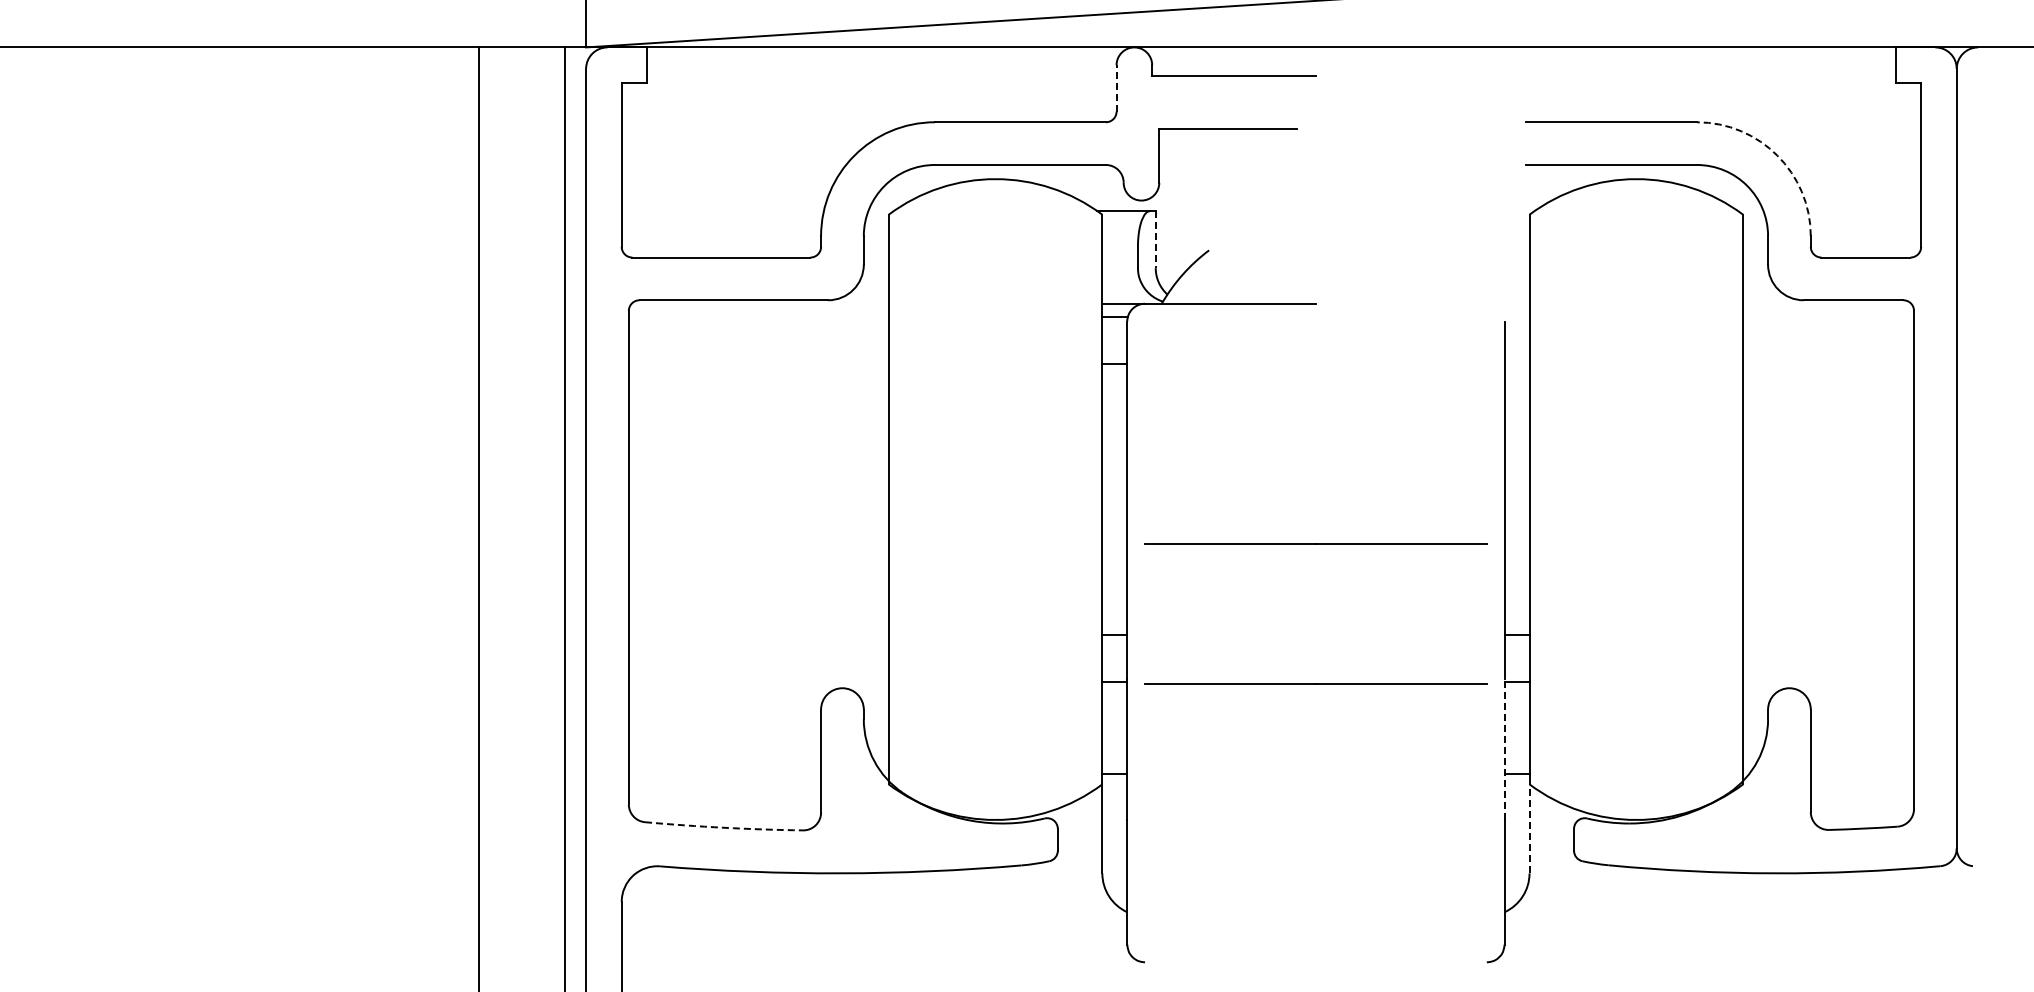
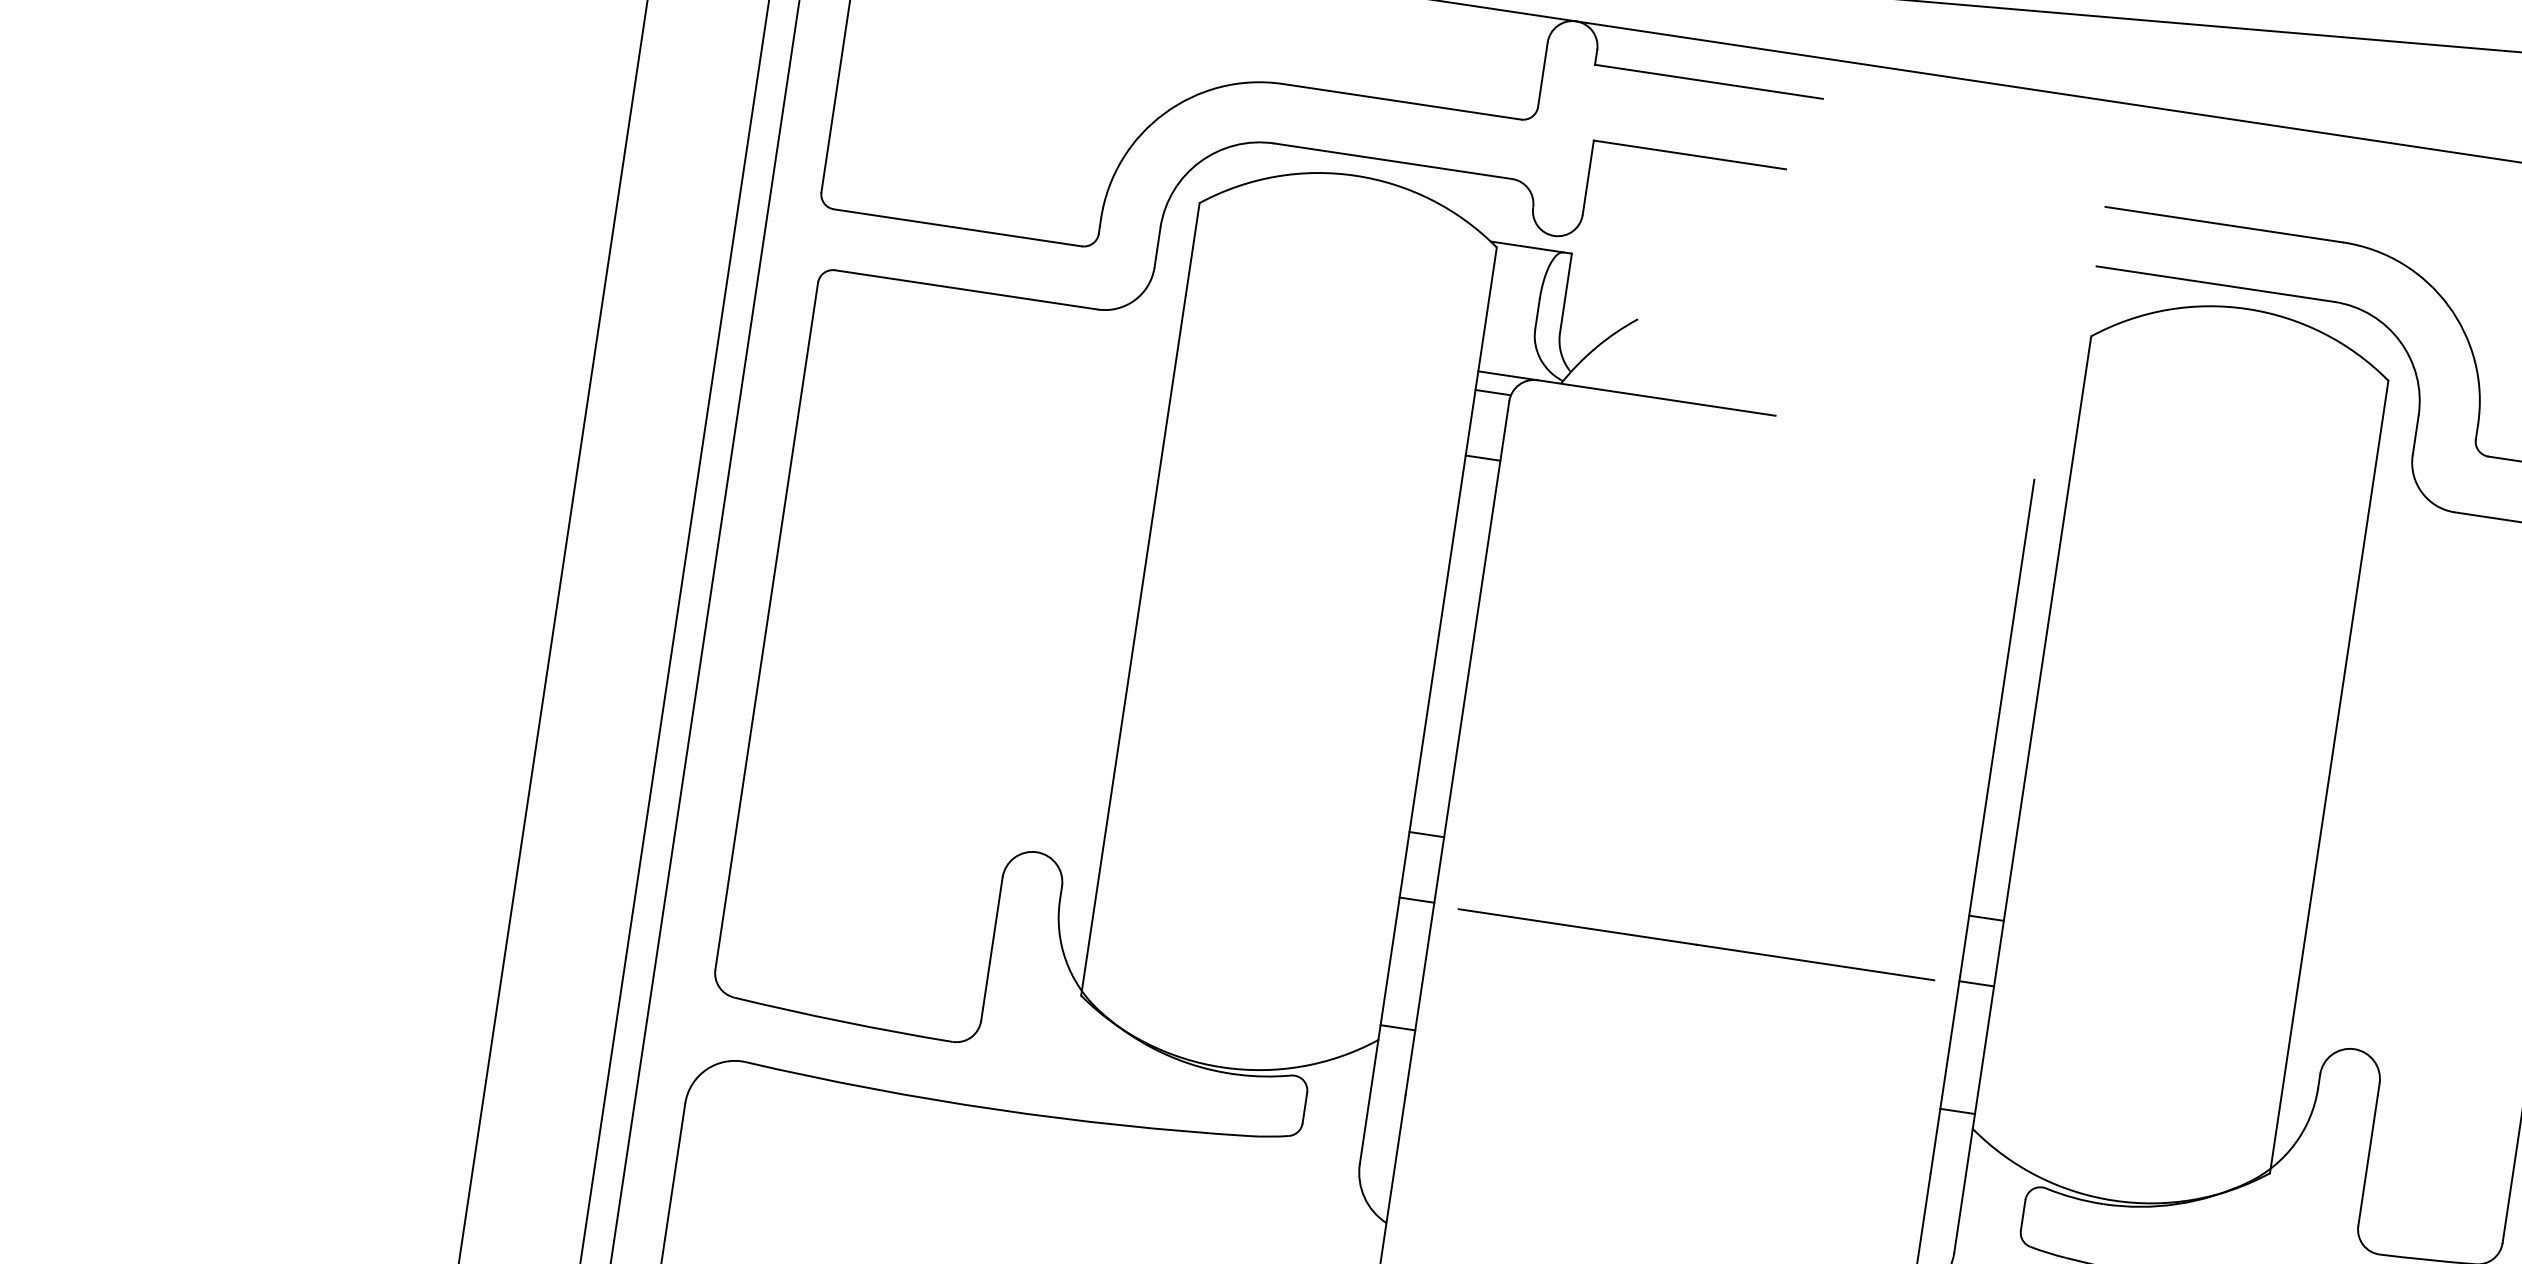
line: (1116, 87) -> (1542, 73), dashed -> solid
arc: (1777, 155) -> (2448, 305), dashed -> solid
line: (1155, 240) -> (1565, 294), dashed -> solid
line: (1315, 543) -> (1725, 749), removed
line: (1504, 749) -> (1945, 1075), dashed -> solid
arc: (723, 827) -> (842, 1021), dashed -> solid
line: (1529, 828) -> (1963, 1190), dashed -> solid

